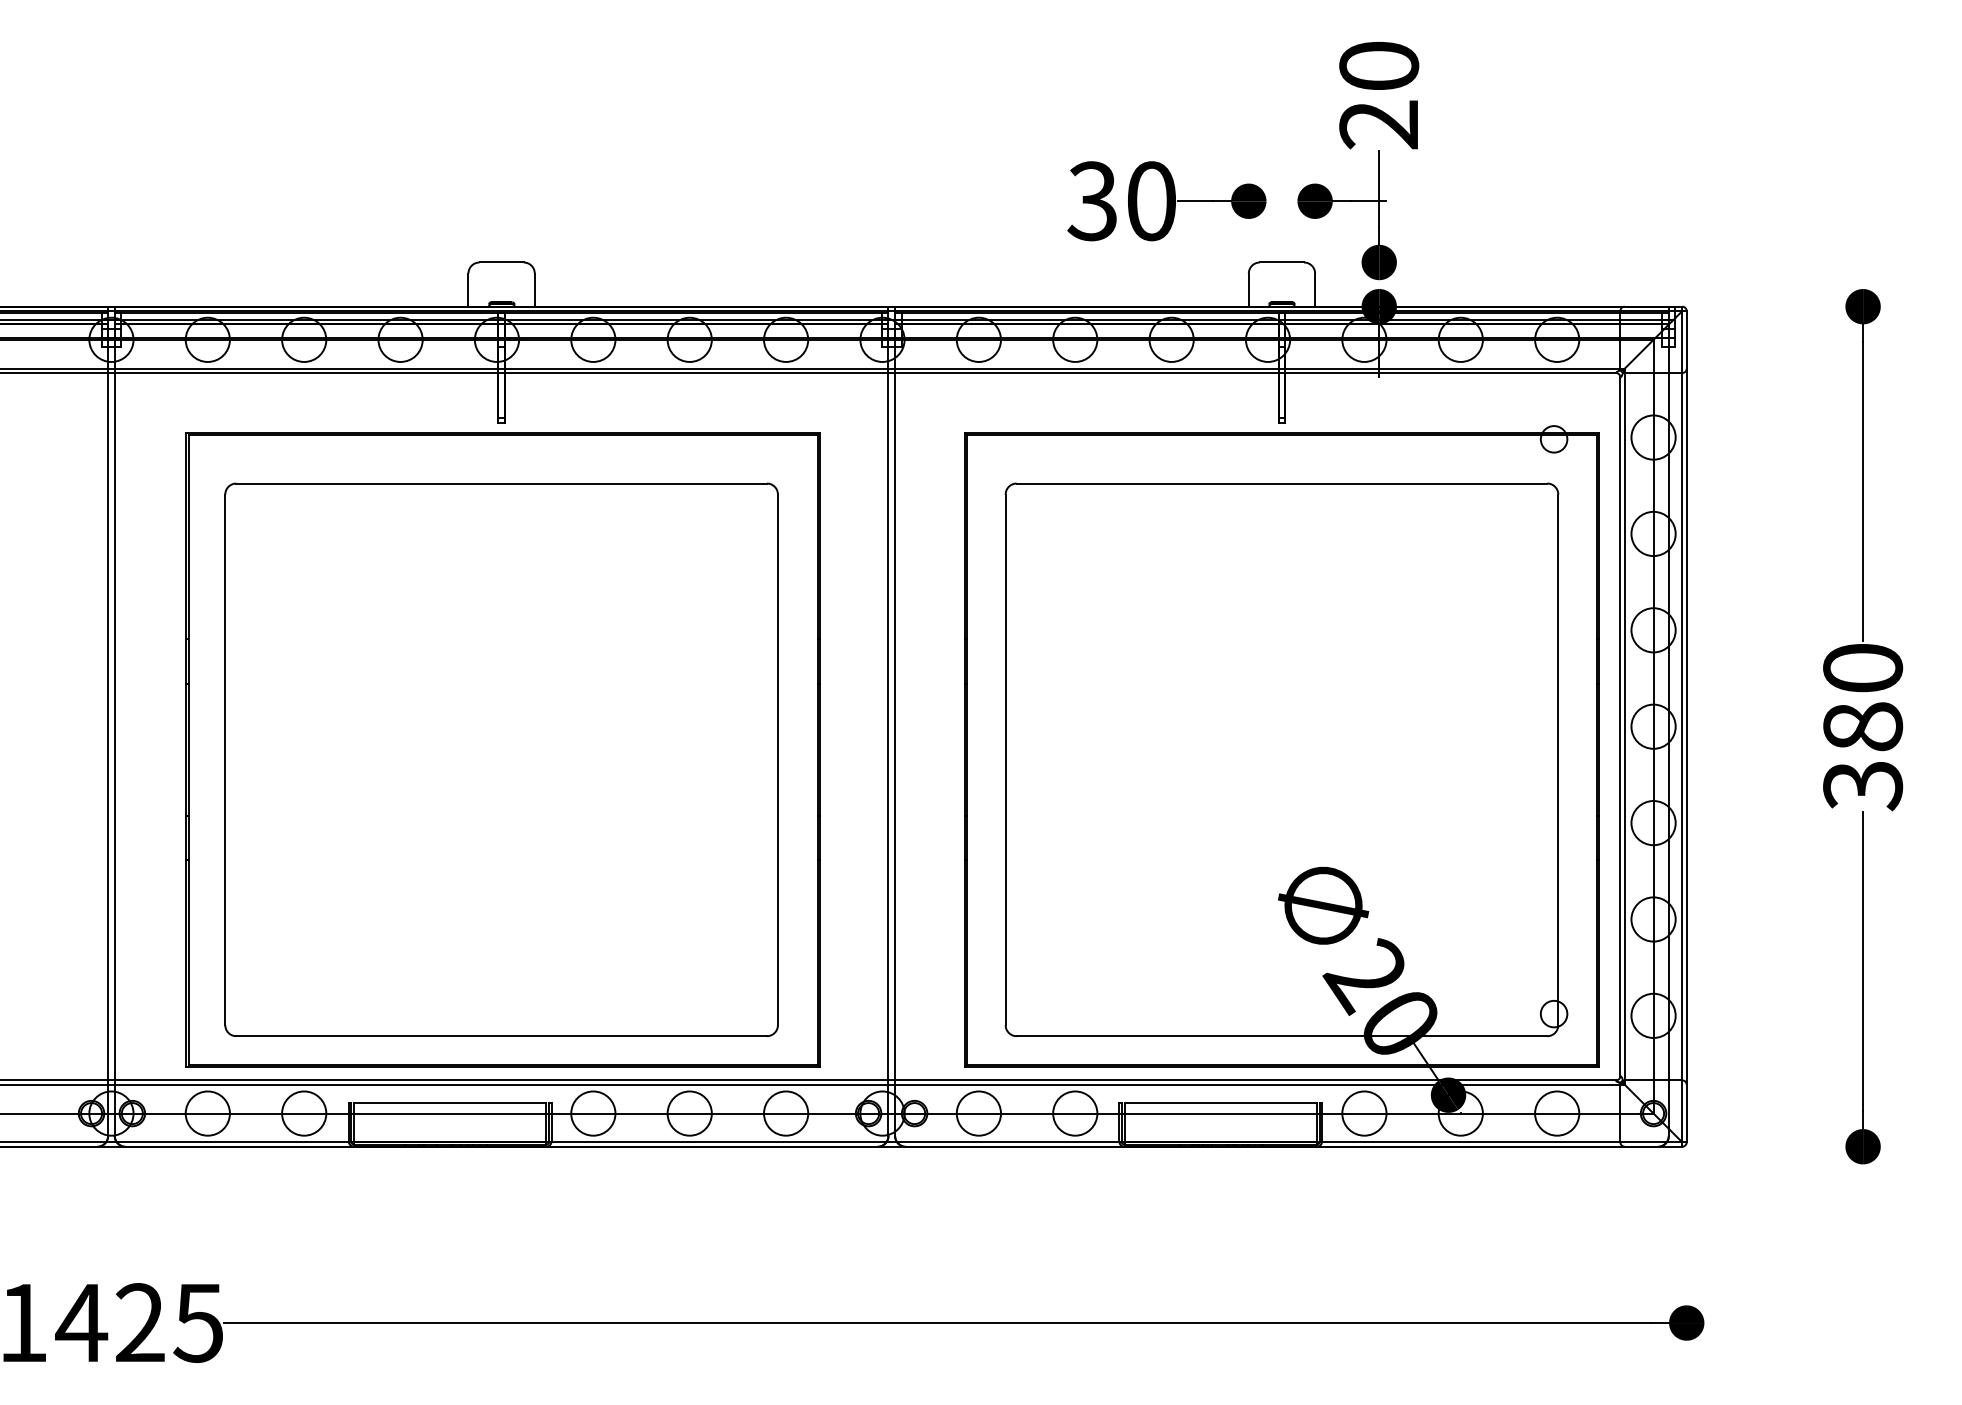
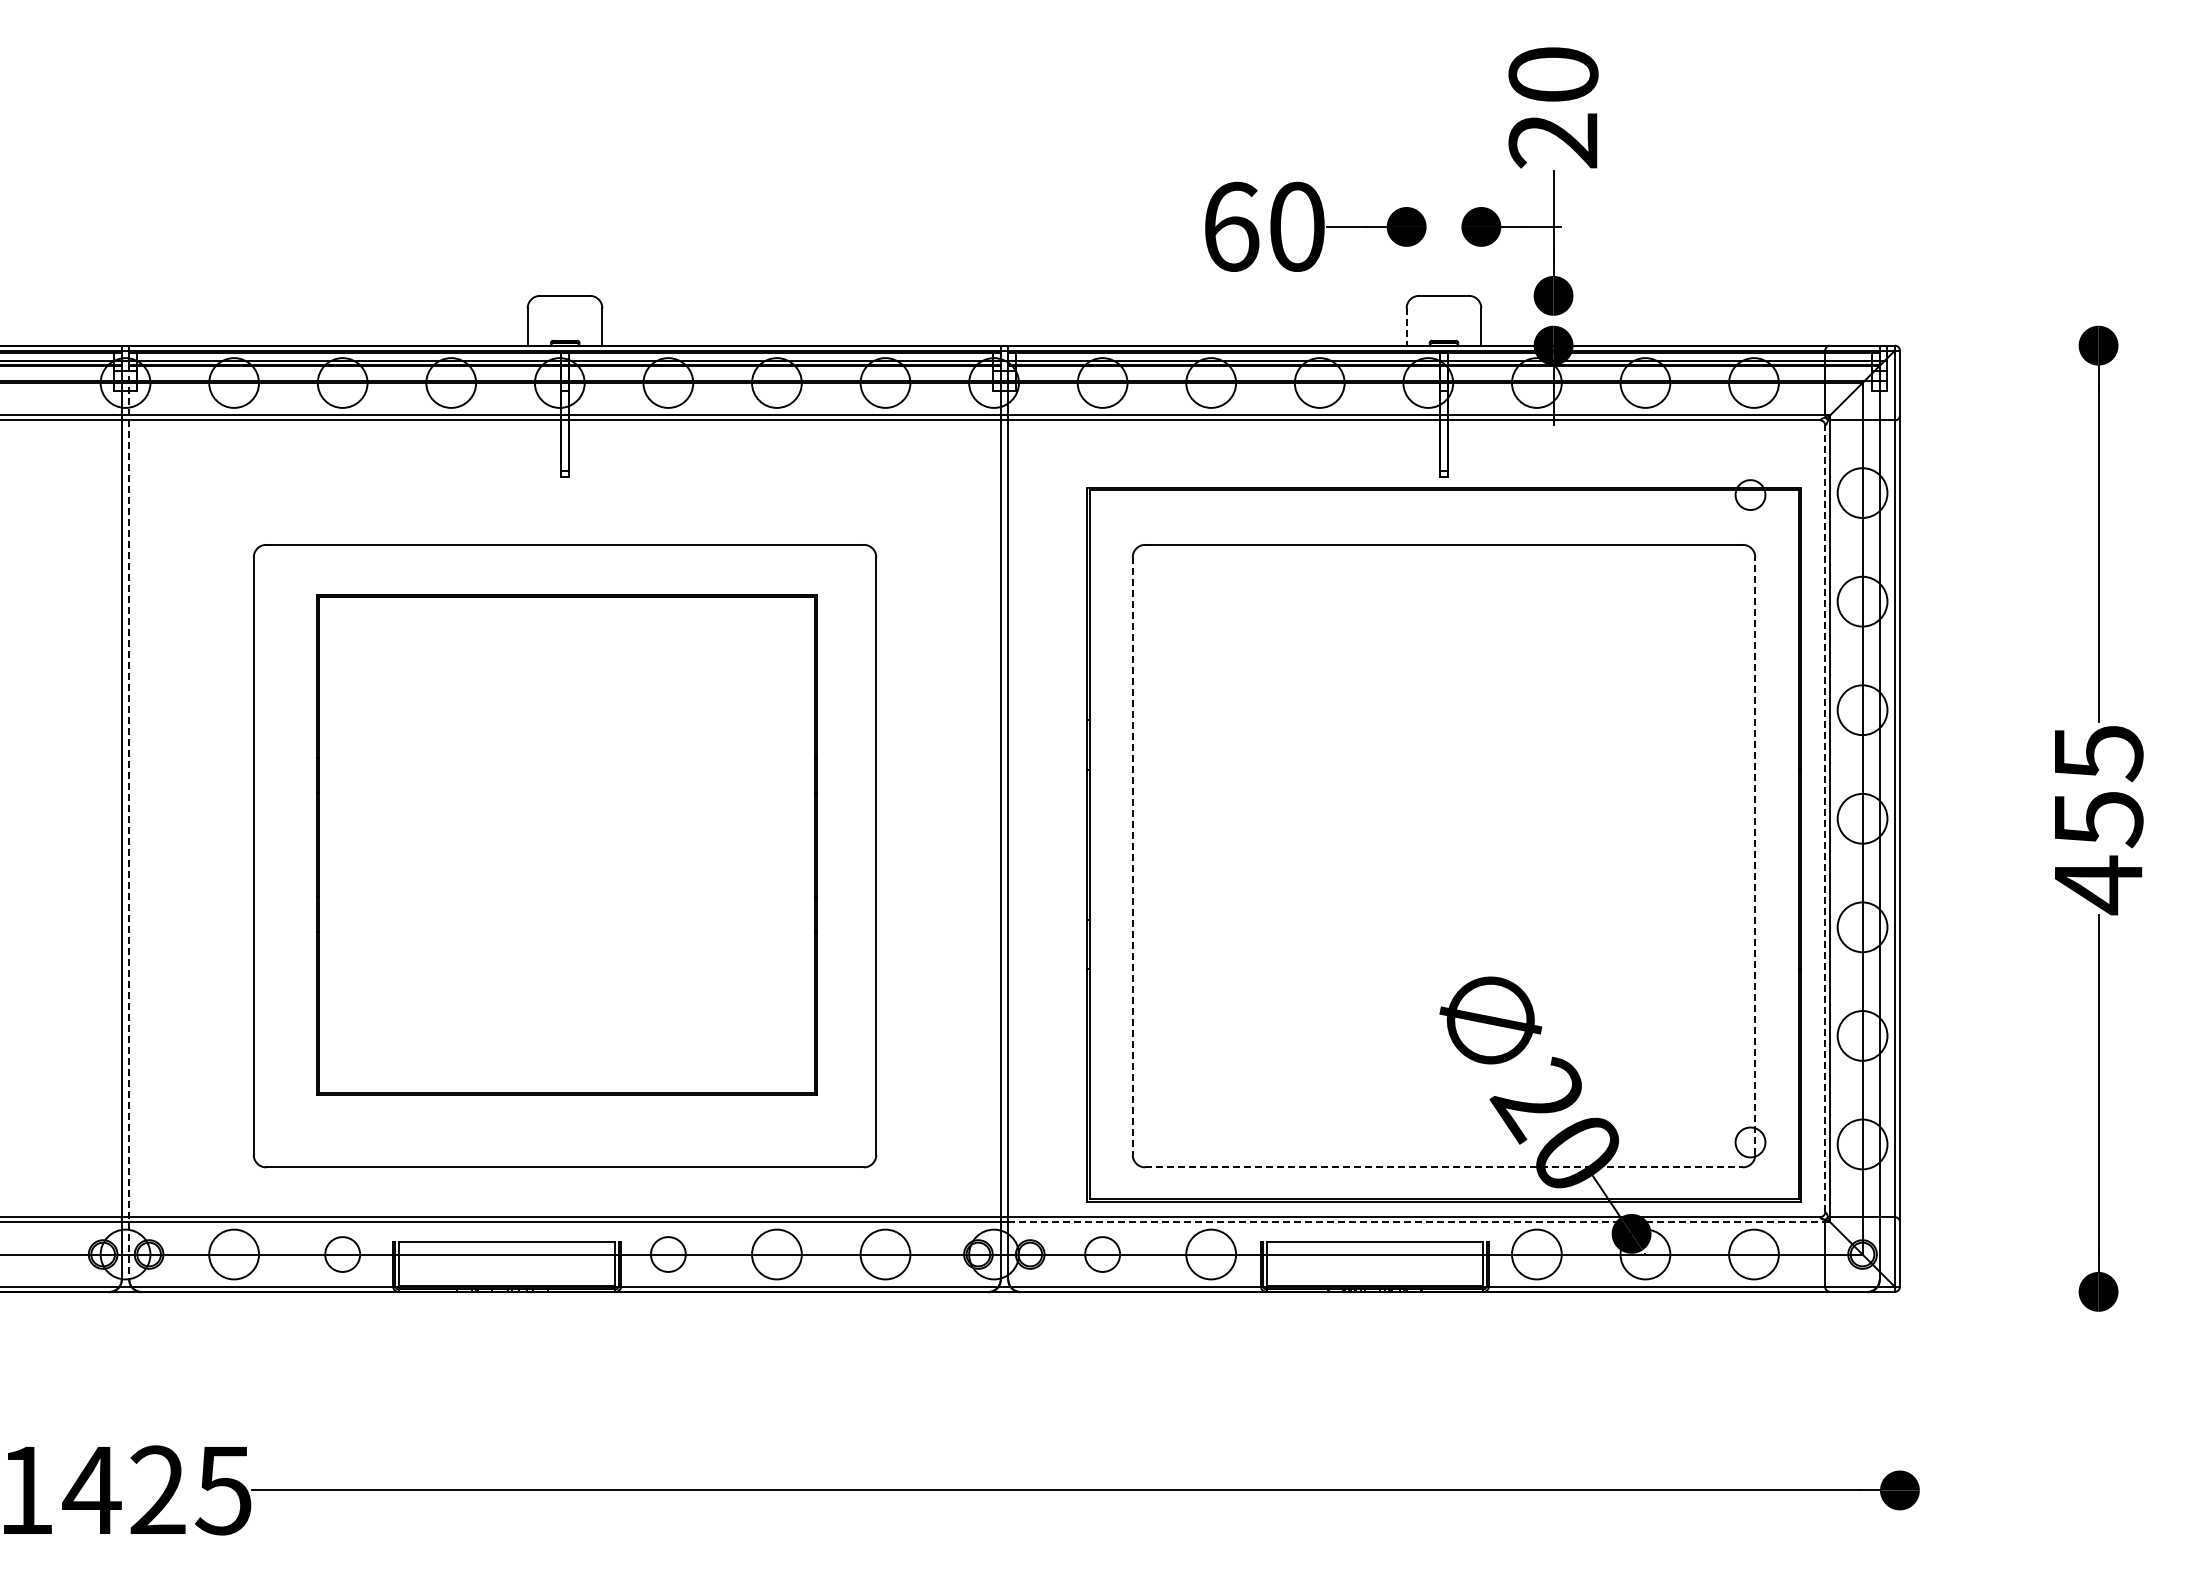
text: (1092, 200) -> (1230, 226), 30 -> 60
line: (1248, 290) -> (1406, 327), solid -> dashed
line: (1620, 726) -> (1825, 818), solid -> dashed
text: (1863, 728) -> (2098, 820), 380 -> 455
line: (114, 730) -> (129, 822), solid -> dashed
part: (502, 749) -> (566, 844), size x0.7
line: (1005, 760) -> (1132, 856), solid -> dashed
line: (1558, 760) -> (1755, 856), solid -> dashed
line: (1282, 1036) -> (1444, 1167), solid -> dashed
line: (1260, 1085) -> (1419, 1222), solid -> dashed
circle: (304, 1113) -> (342, 1254), size x0.7
circle: (593, 1113) -> (668, 1254), size x0.7
circle: (978, 1113) -> (1102, 1254), size x0.7

